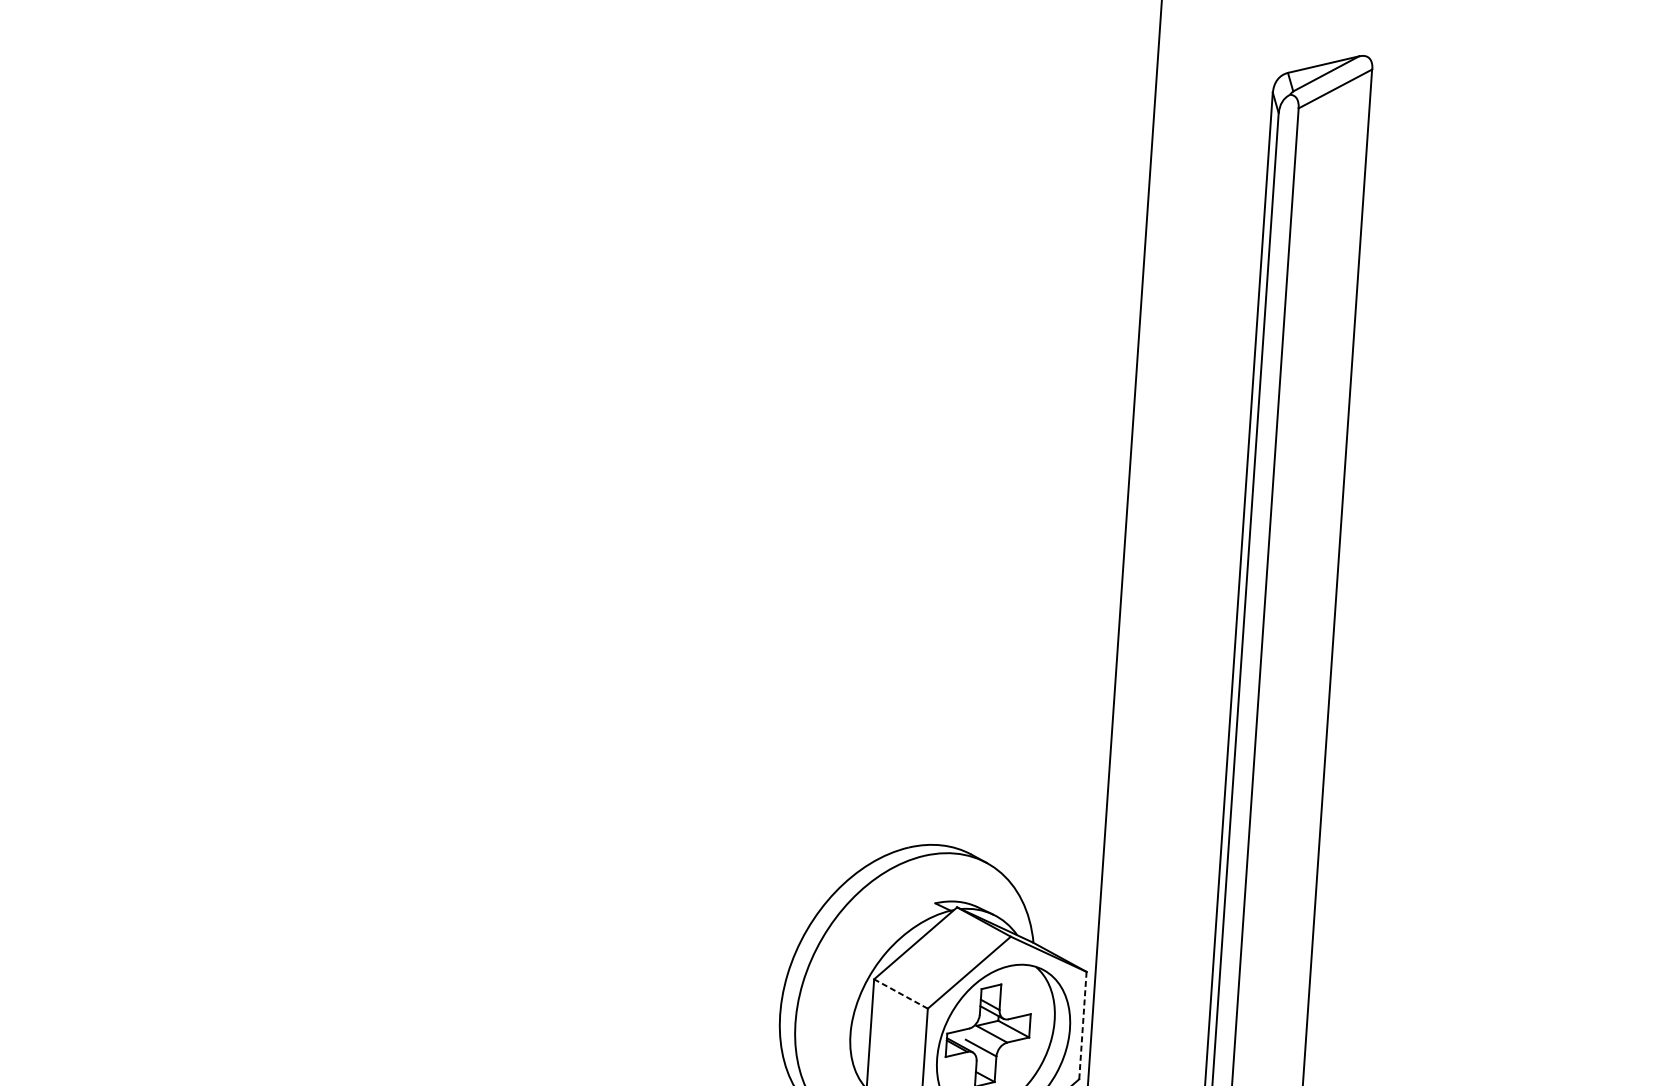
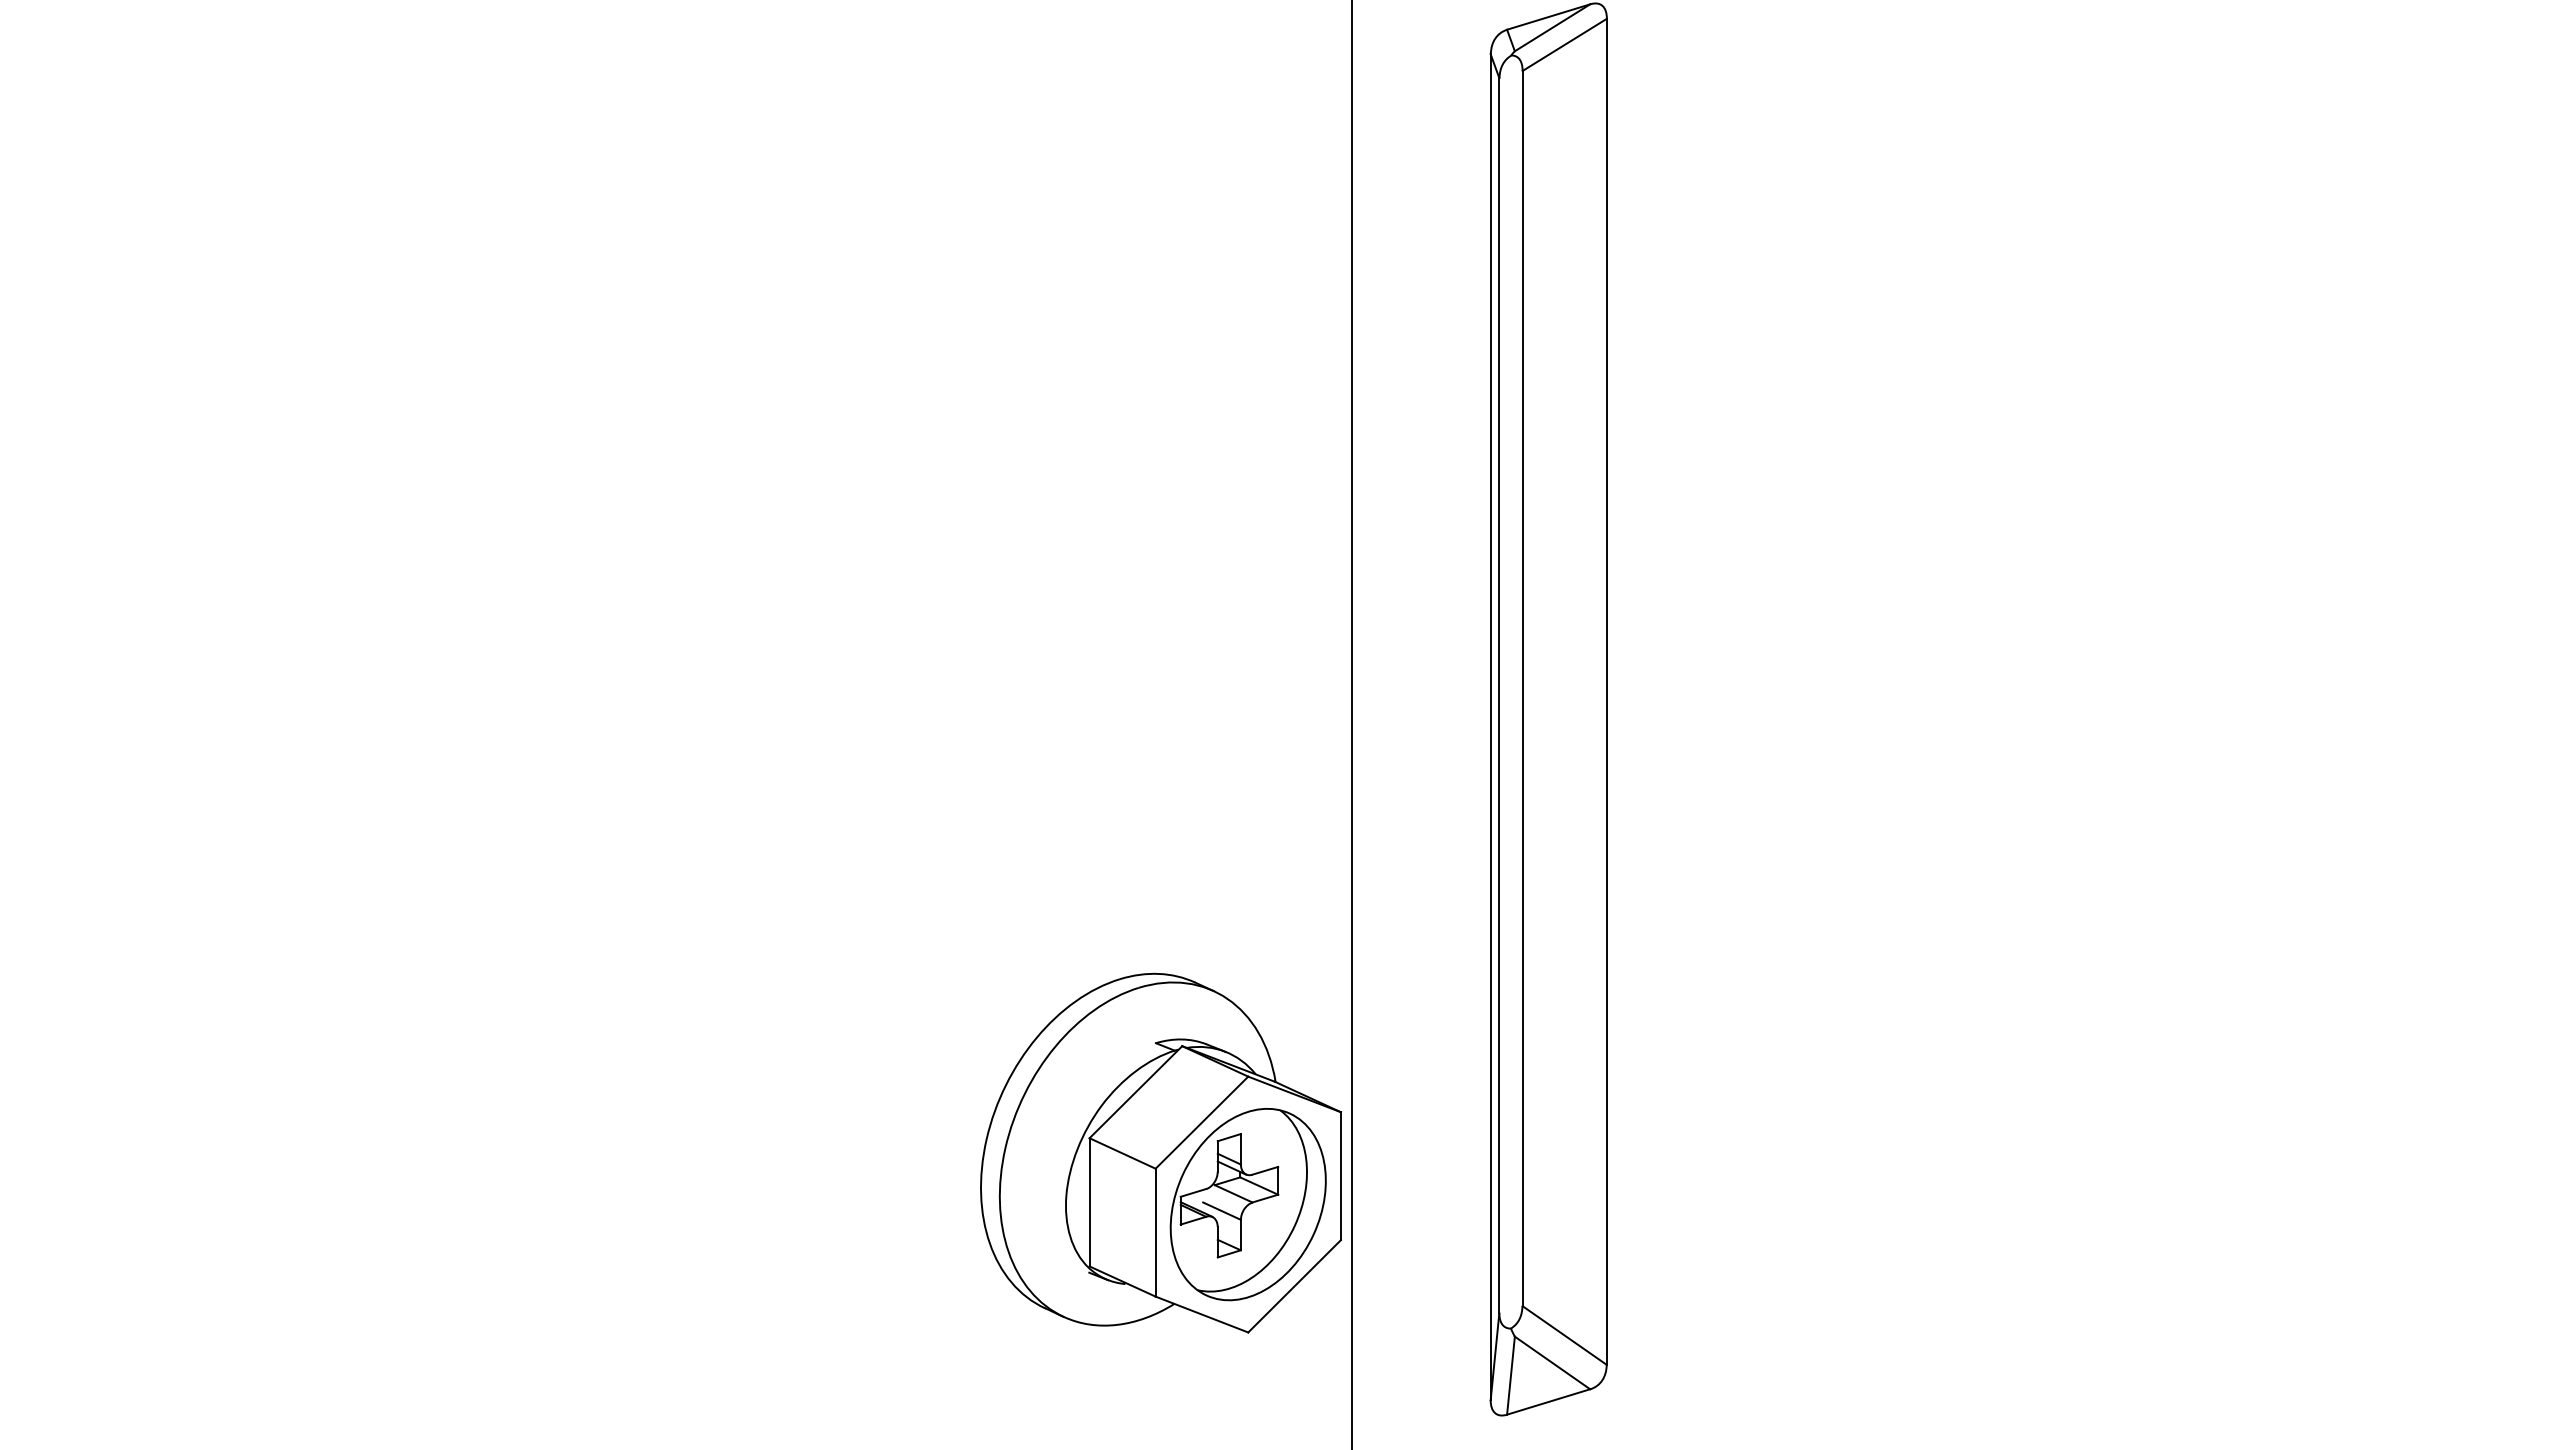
line: (900, 994) -> (1122, 1153), dashed -> solid
line: (1082, 1025) -> (1340, 1176), dashed -> solid

